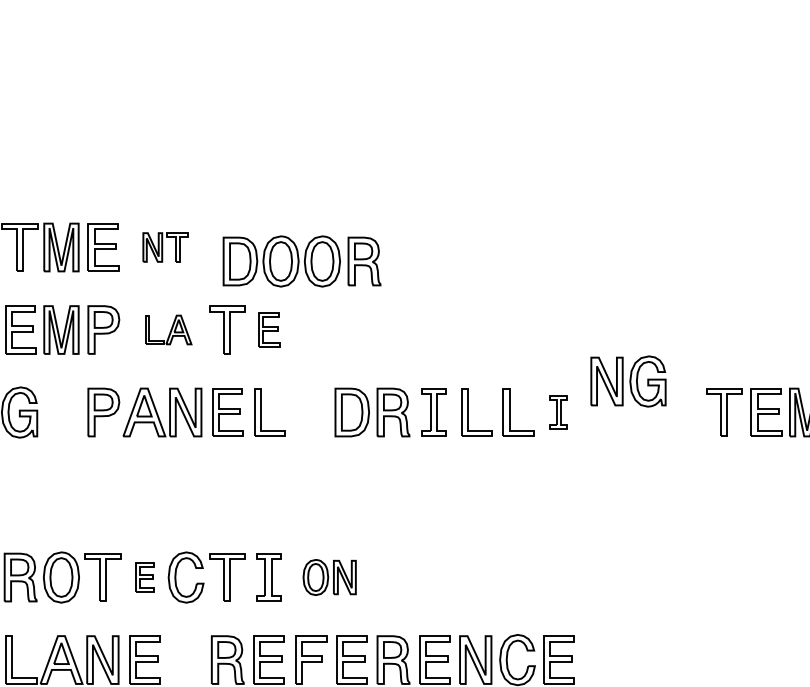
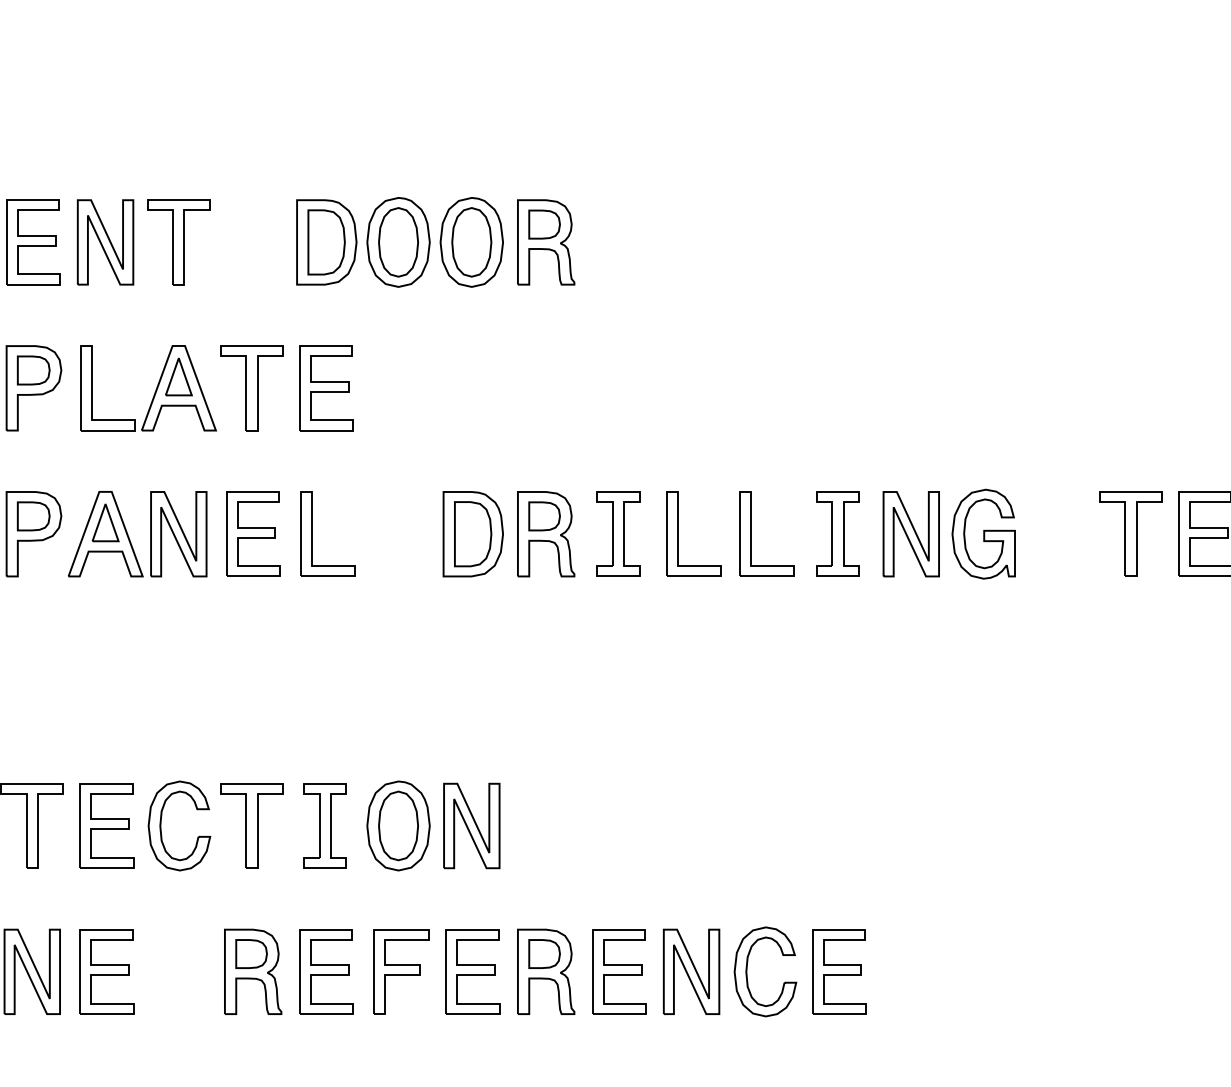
part: (165, 247) -> (143, 242), size x1.67
part: (301, 261) -> (434, 242), moved
part: (168, 329) -> (148, 387), size x1.67
part: (268, 329) -> (325, 387), size x1.43
part: (628, 381) -> (949, 534), moved
part: (558, 412) -> (837, 534), size x1.43
part: (144, 577) -> (105, 825), size x1.67
part: (329, 577) -> (432, 825), size x1.43

